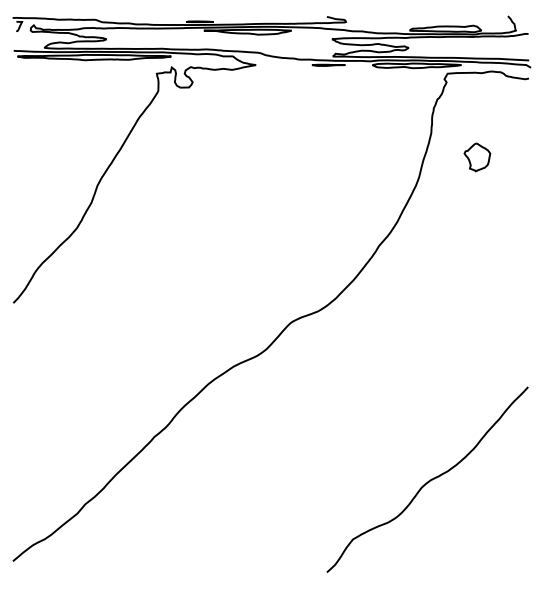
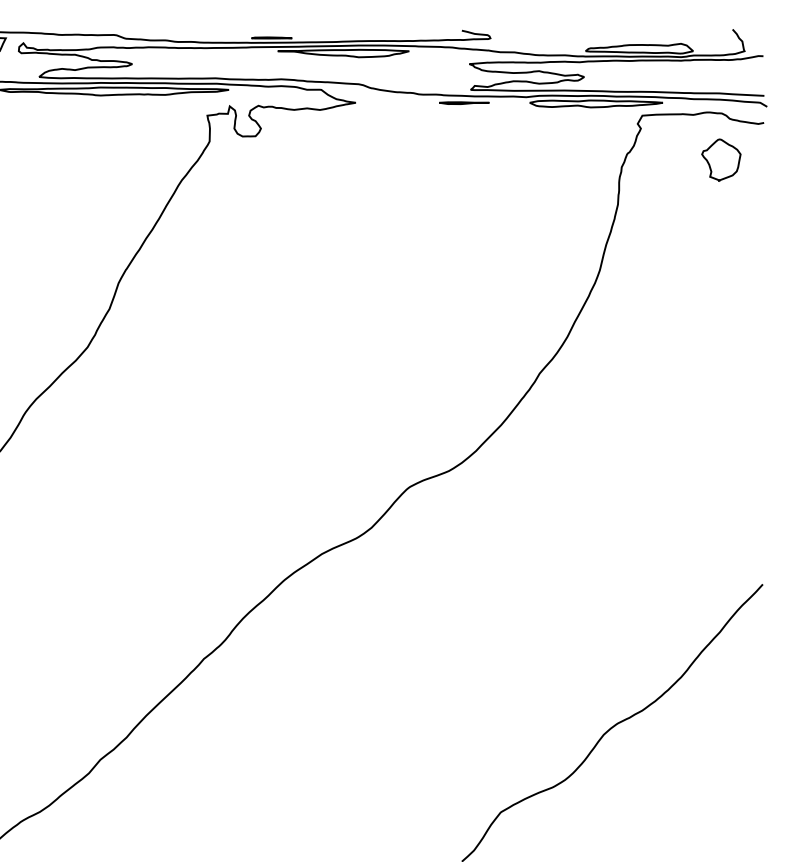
part: (477, 157) -> (721, 160), moved

